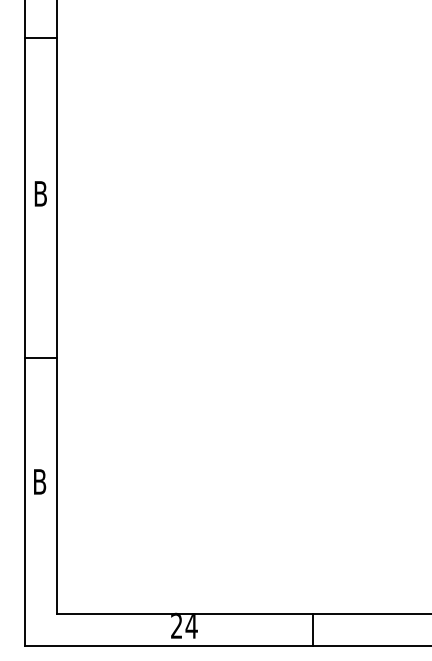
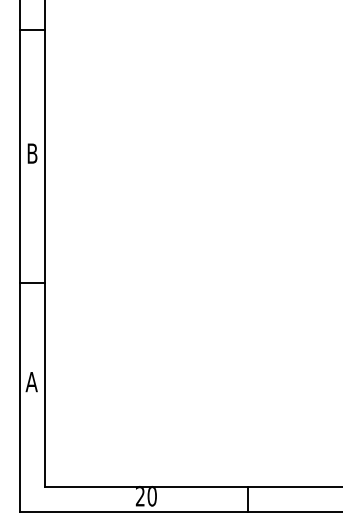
text: (39, 481) -> (31, 381), B -> A
text: (191, 625) -> (152, 495), 24 -> 20

